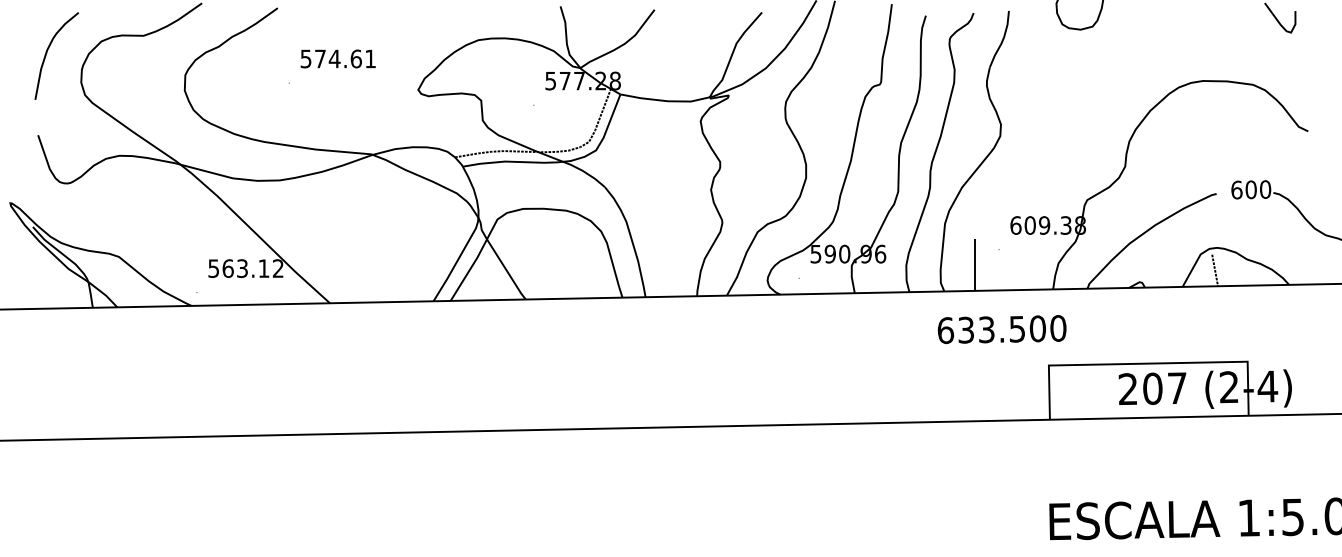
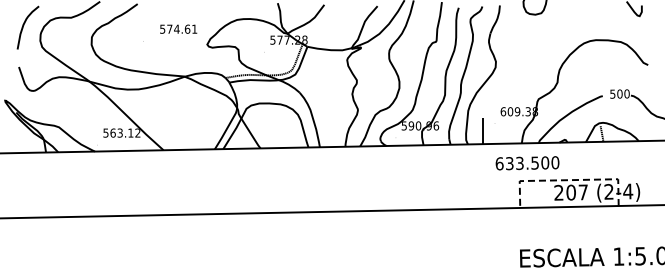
text: (337, 57) -> (178, 28), moved
text: (1236, 188) -> (612, 93), 600 -> 500
text: (1002, 329) -> (527, 163), moved
line: (1147, 364) -> (568, 180), solid -> dashed

